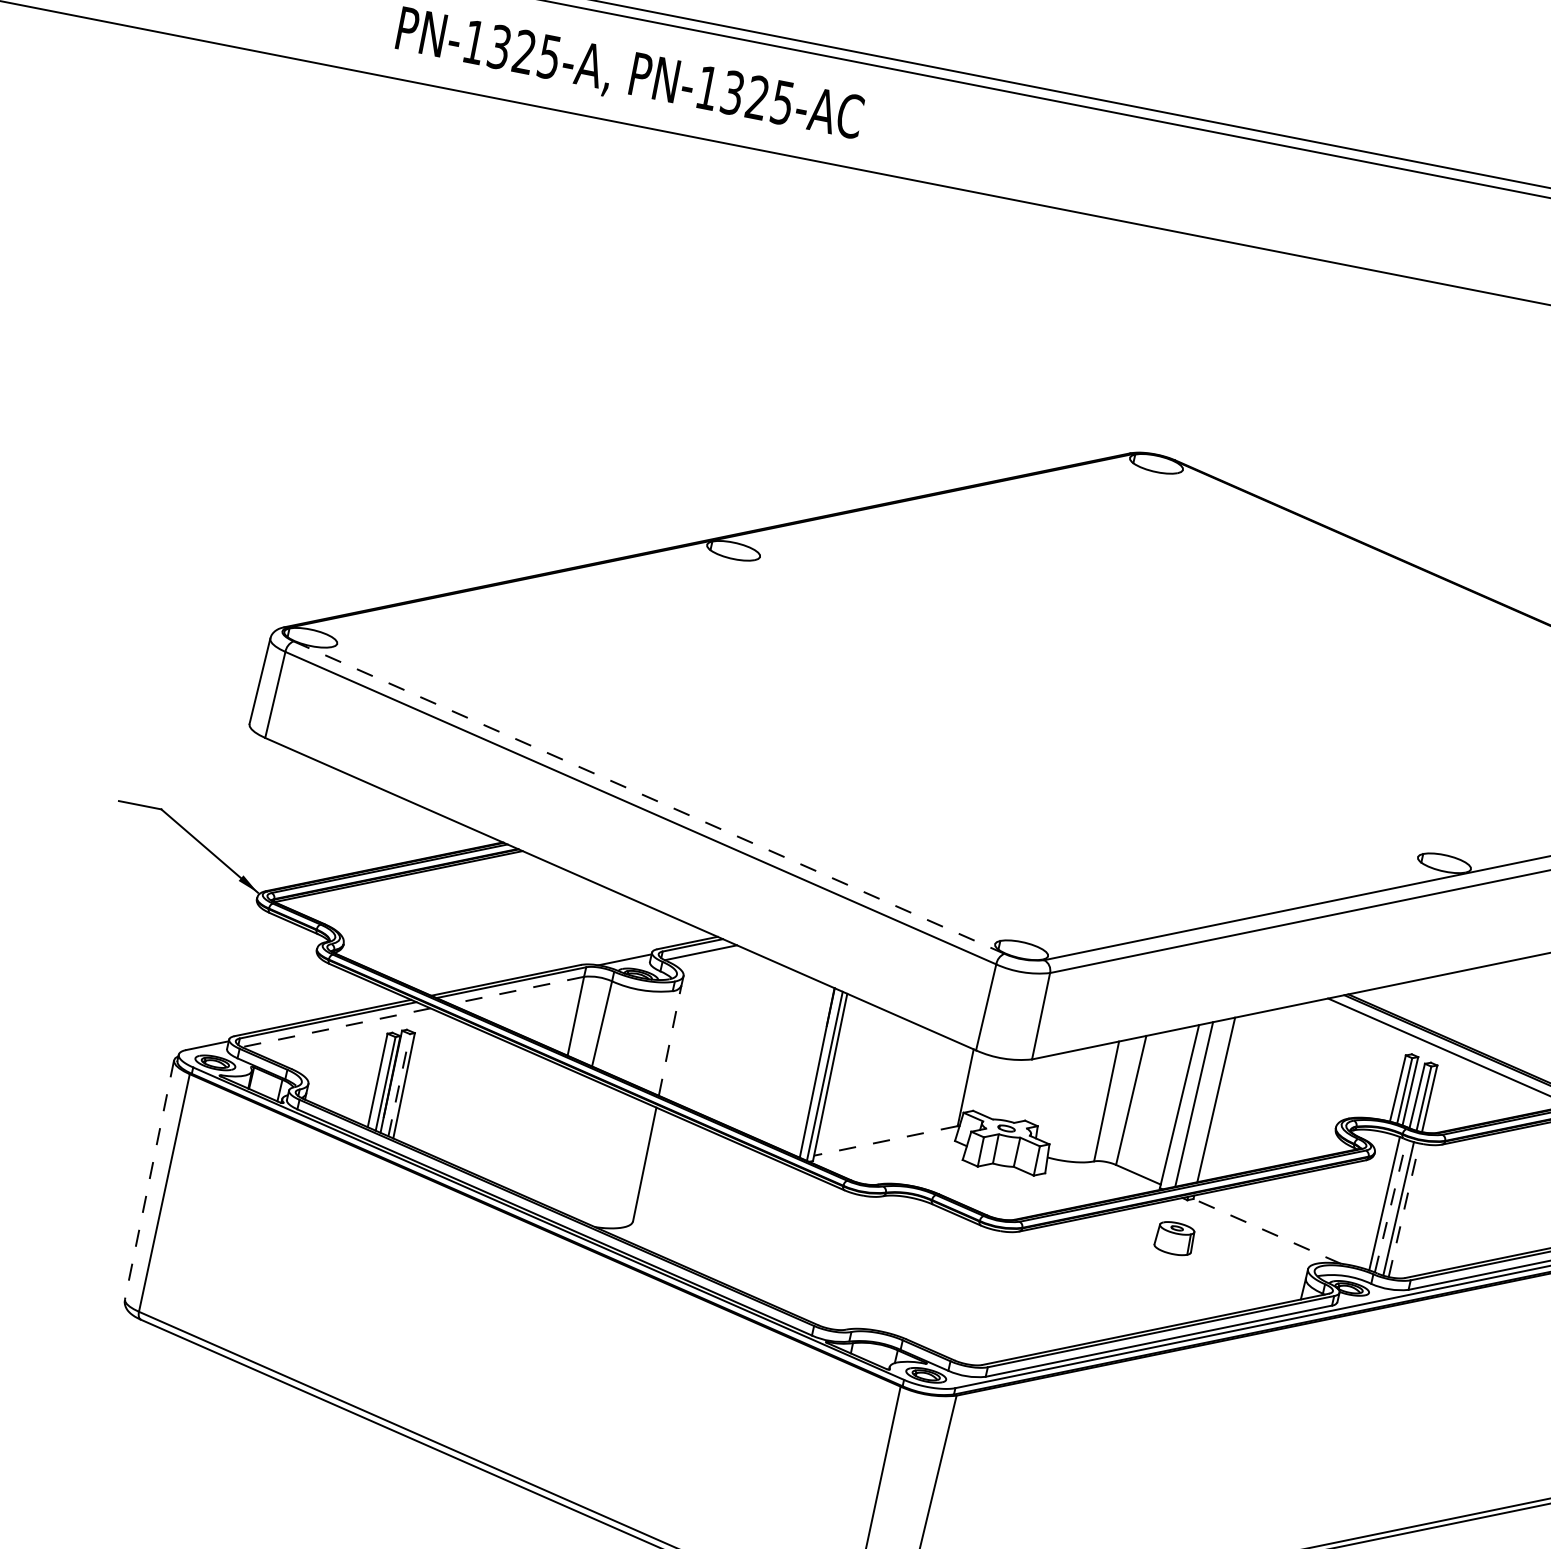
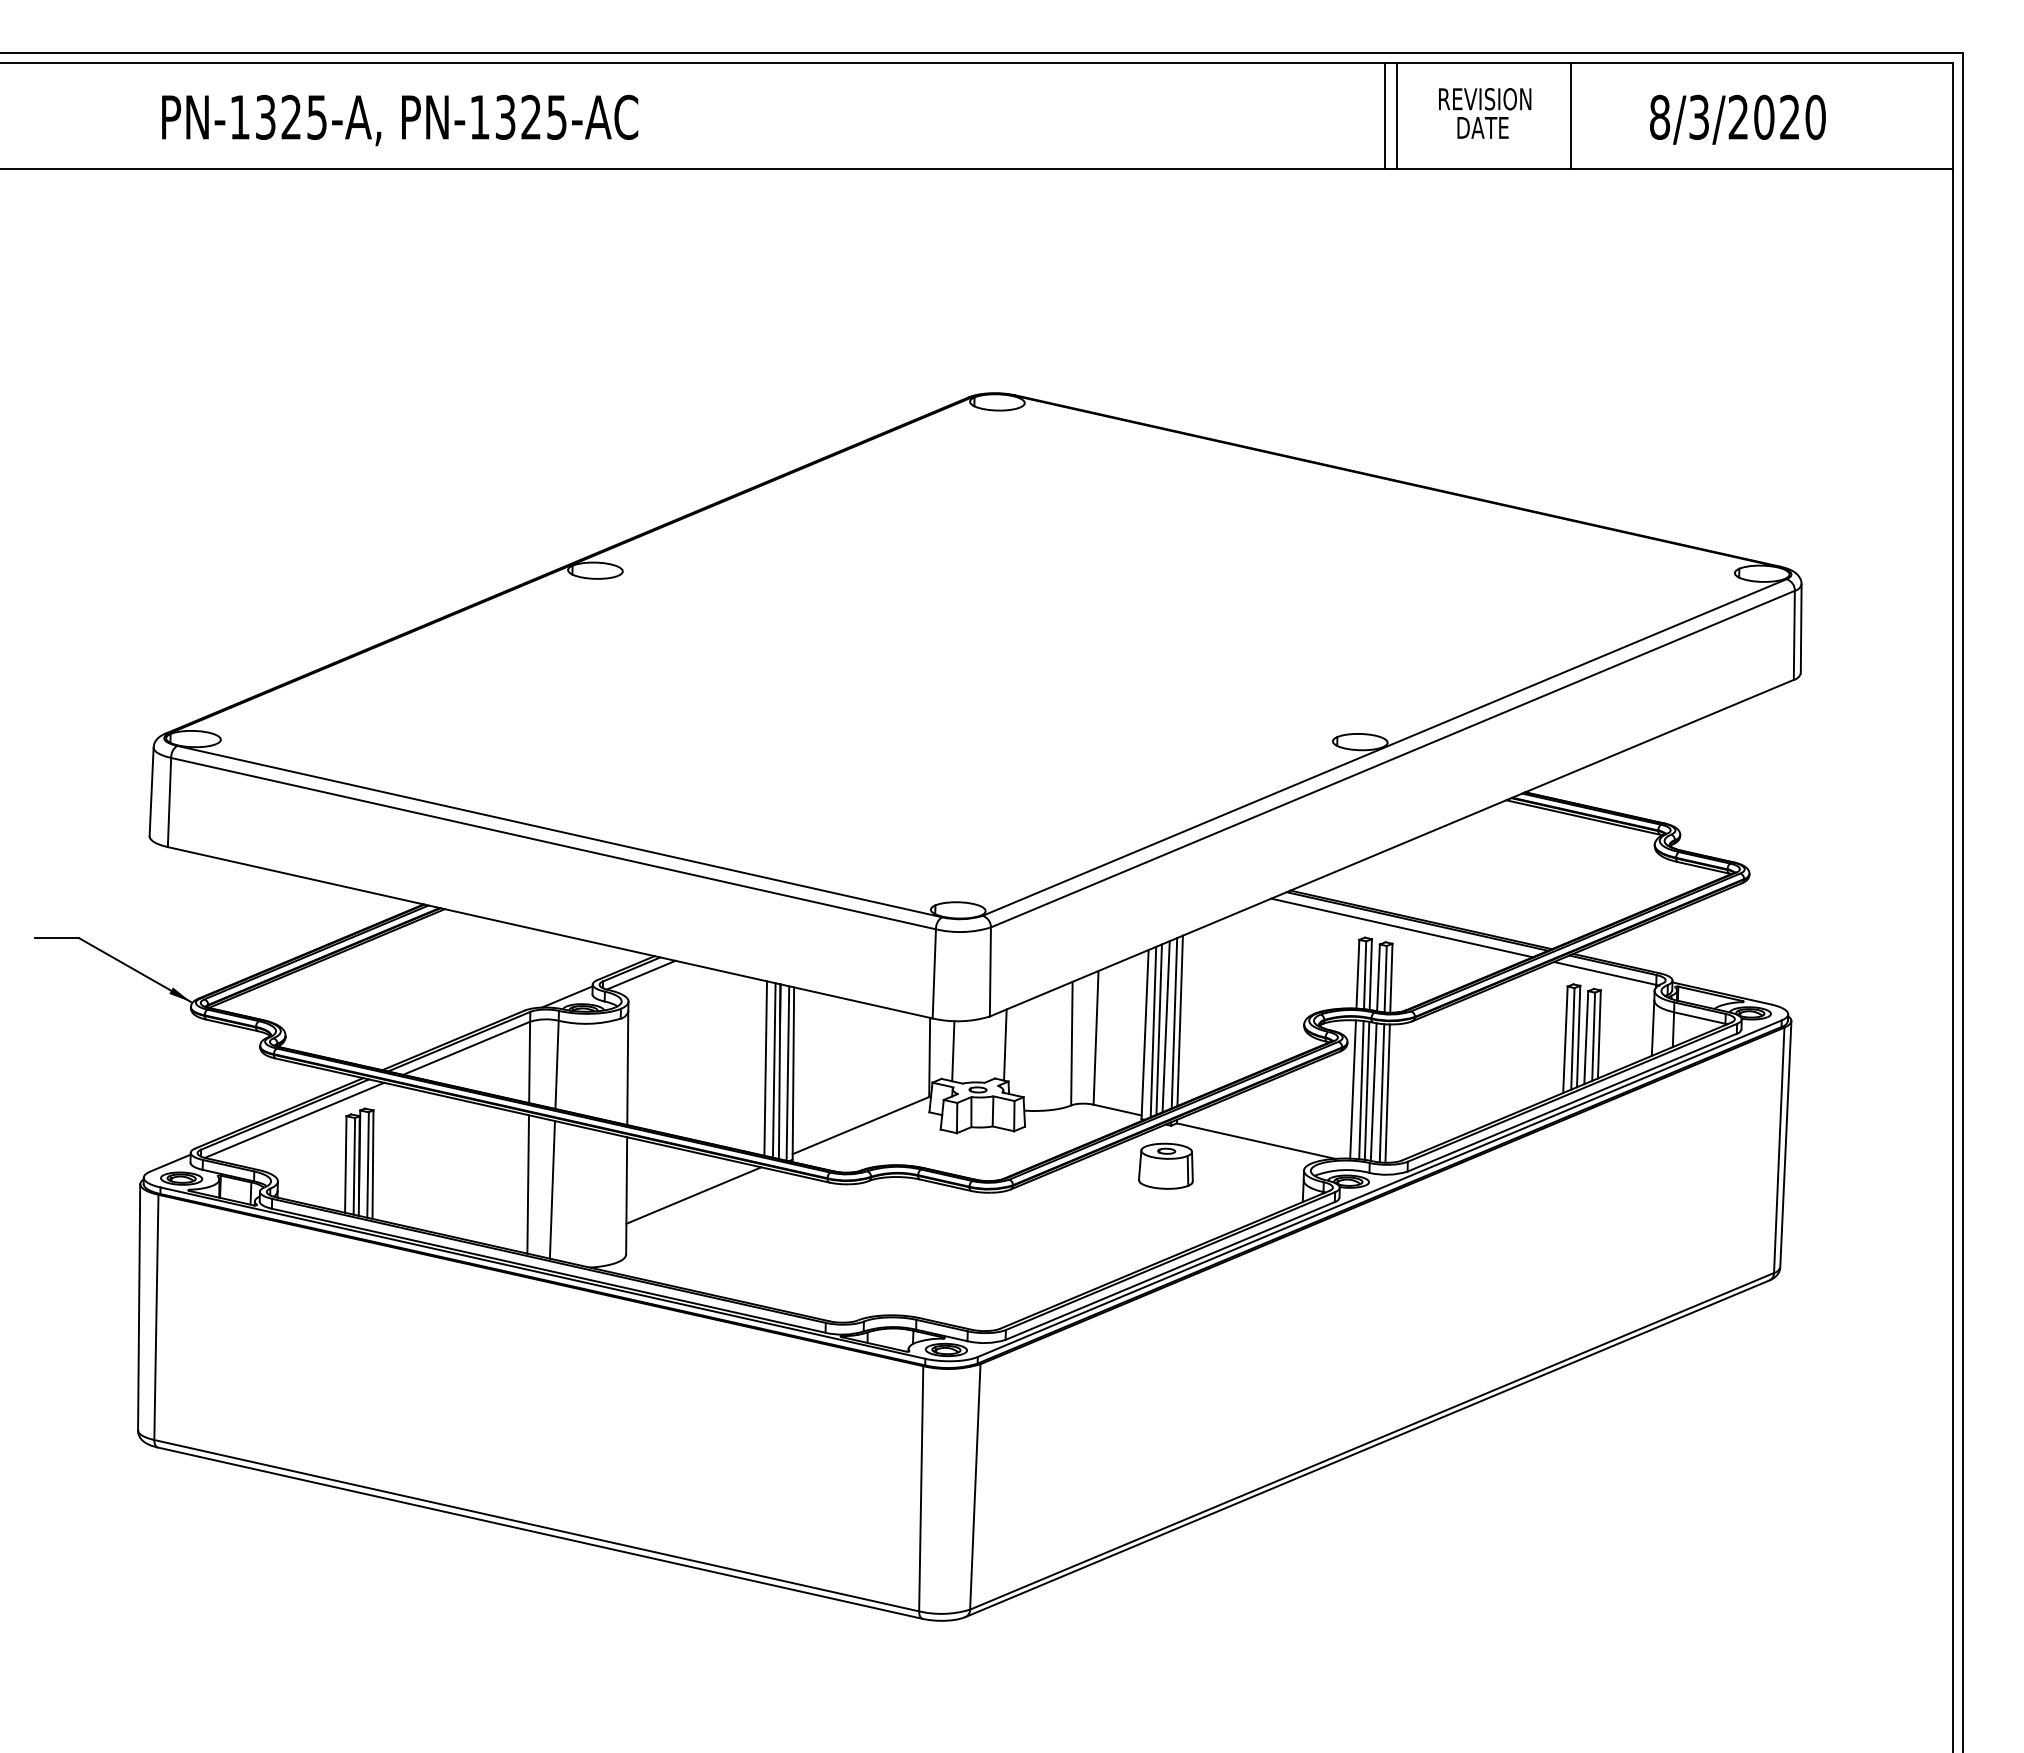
line: (648, 797) -> (559, 831), dashed -> solid
line: (517, 990) -> (466, 1048), dashed -> solid
line: (336, 1027) -> (294, 1120), dashed -> solid
line: (669, 1040) -> (627, 1068), dashed -> solid
line: (804, 1067) -> (765, 1068), added
line: (811, 1070) -> (773, 1070), added
line: (399, 1085) -> (368, 1165), dashed -> solid
line: (990, 1086) -> (953, 1051), added
line: (1041, 1089) -> (1005, 1044), added
line: (1210, 1101) -> (1174, 1023), added
line: (1200, 1102) -> (1165, 1026), added
line: (1188, 1105) -> (1153, 1031), added
line: (551, 1134) -> (528, 1184), added
line: (885, 1140) -> (860, 1125), dashed -> solid
line: (572, 1143) -> (551, 1189), added
line: (709, 1176) -> (693, 1195), added
line: (149, 1180) -> (139, 1307), dashed -> solid
line: (1370, 1199) -> (1352, 1089), added
line: (1379, 1202) -> (1361, 1090), added
line: (1390, 1206) -> (1373, 1092), dashed -> solid
line: (1403, 1210) -> (1387, 1093), dashed -> solid
line: (1267, 1231) -> (1256, 1141), dashed -> solid
part: (1174, 1237) -> (1165, 1165), size x1.43

